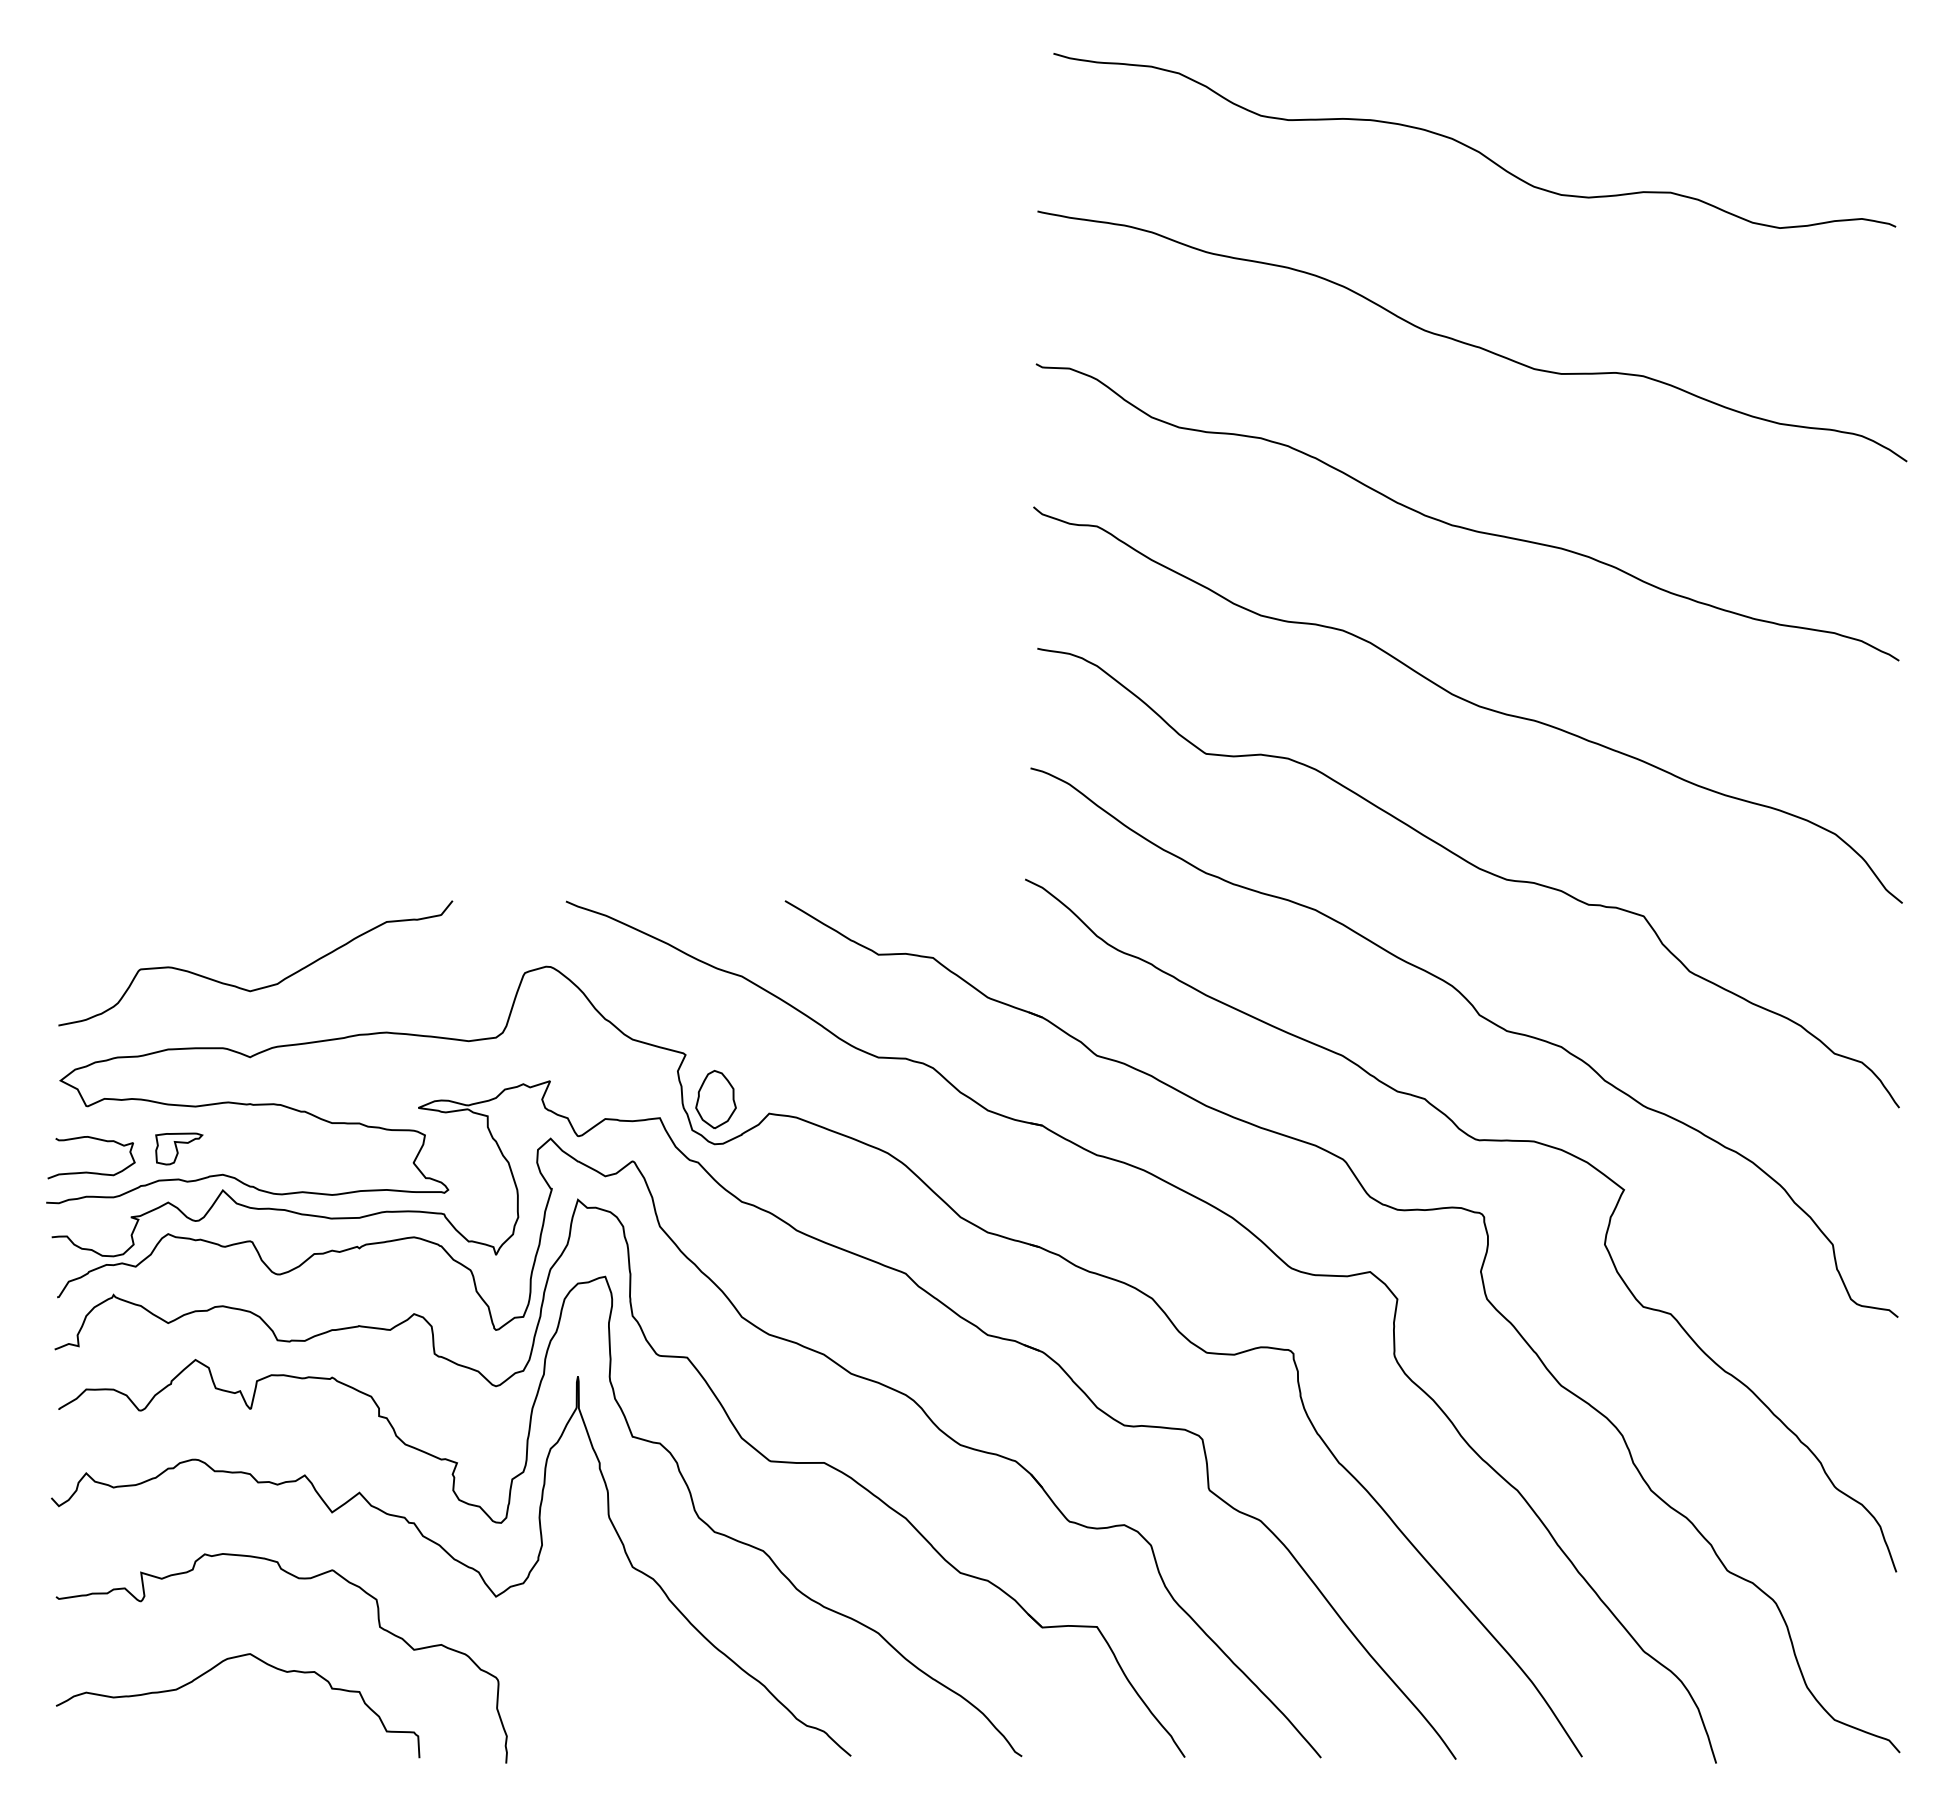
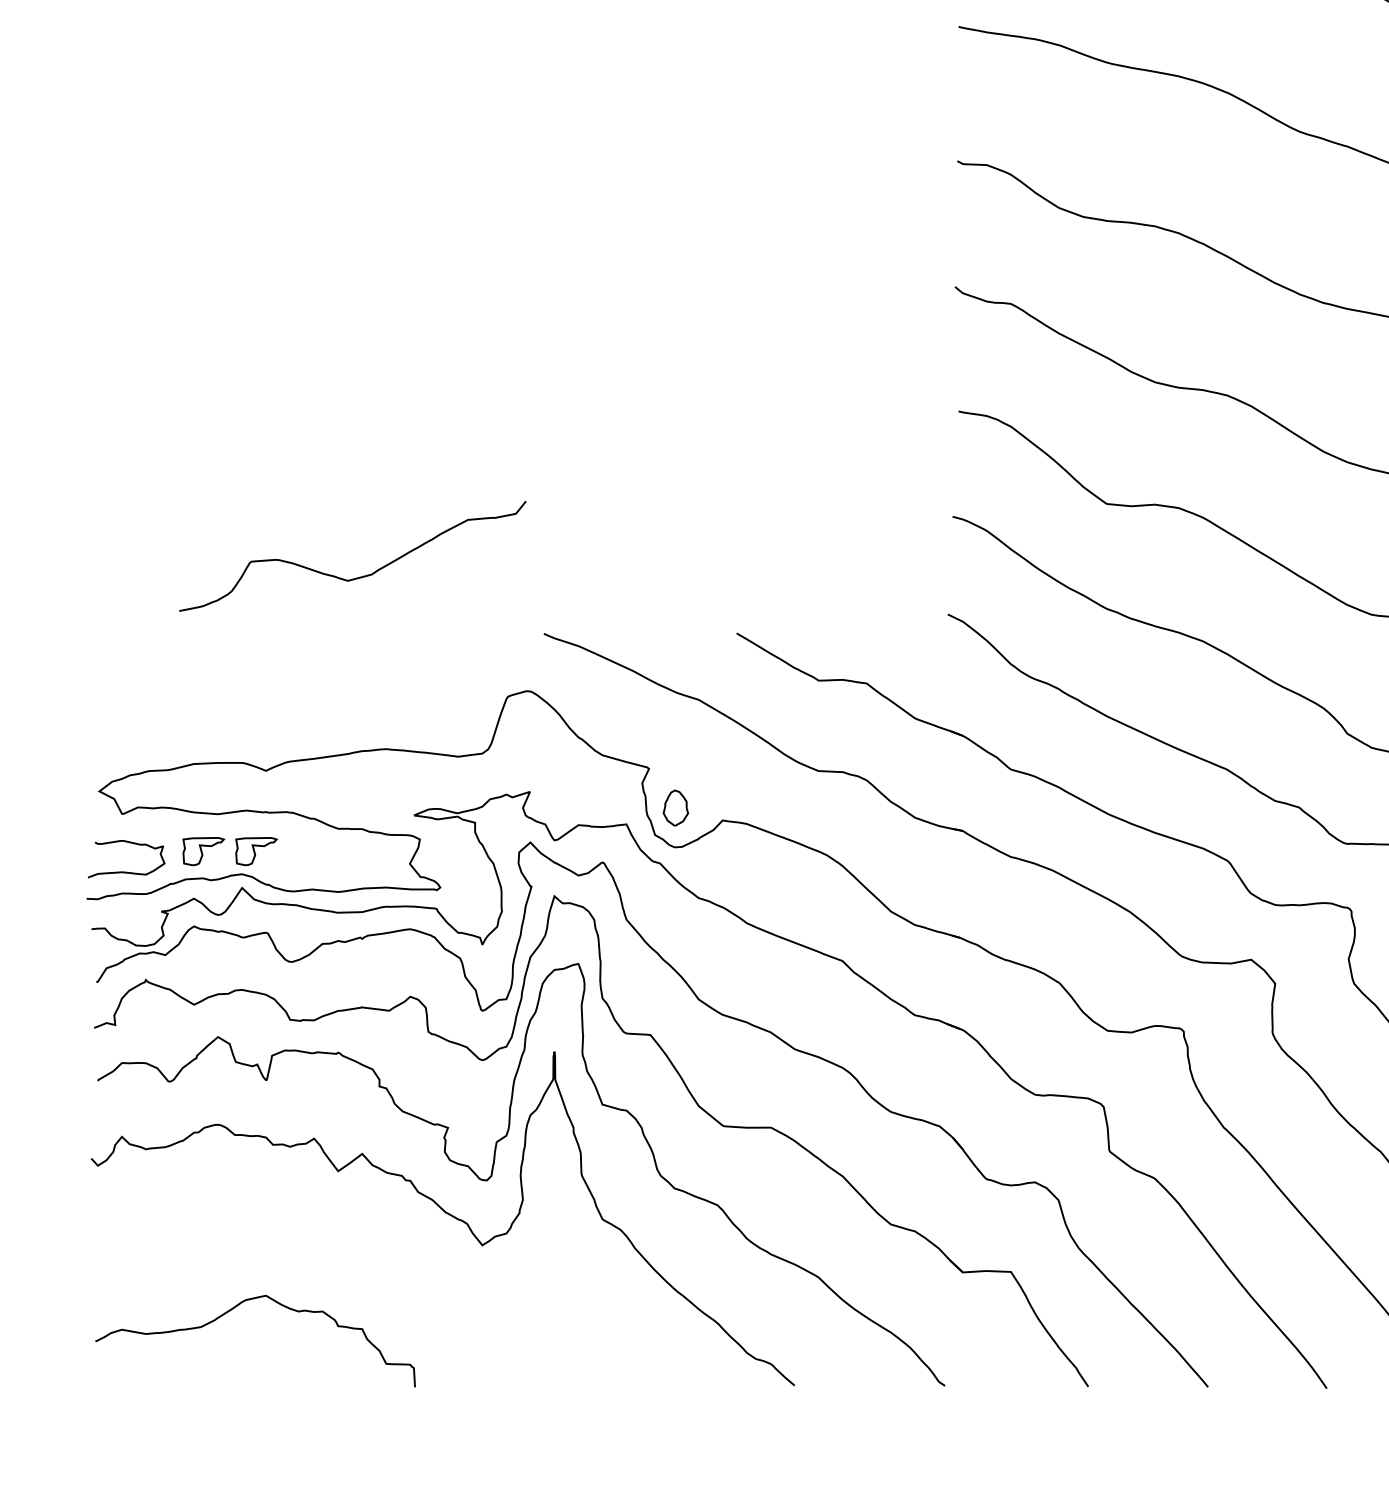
curve: (259, 987) -> (356, 577), moved
part: (715, 1099) -> (675, 808), size x0.7
part: (239, 1148) -> (256, 851), added
curve: (298, 1579) -> (308, 1230), removed

